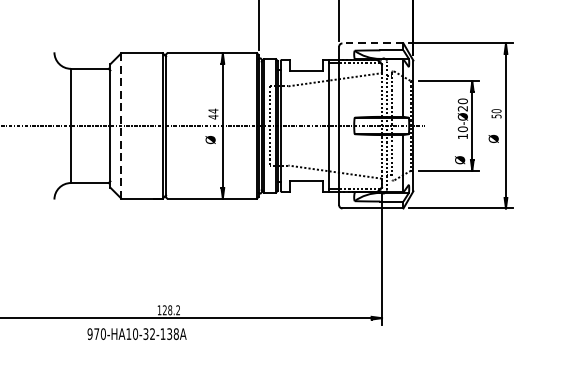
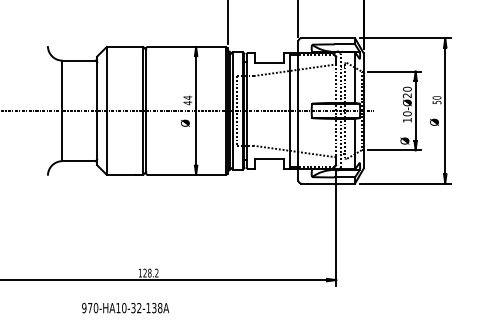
line: (373, 43) -> (328, 38), dashed -> solid
line: (120, 125) -> (106, 110), dashed -> solid
text: (136, 334) -> (125, 308), moved

